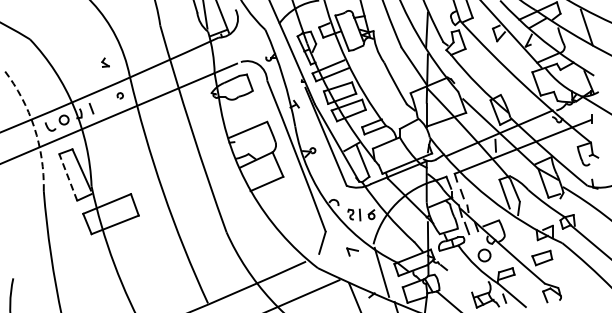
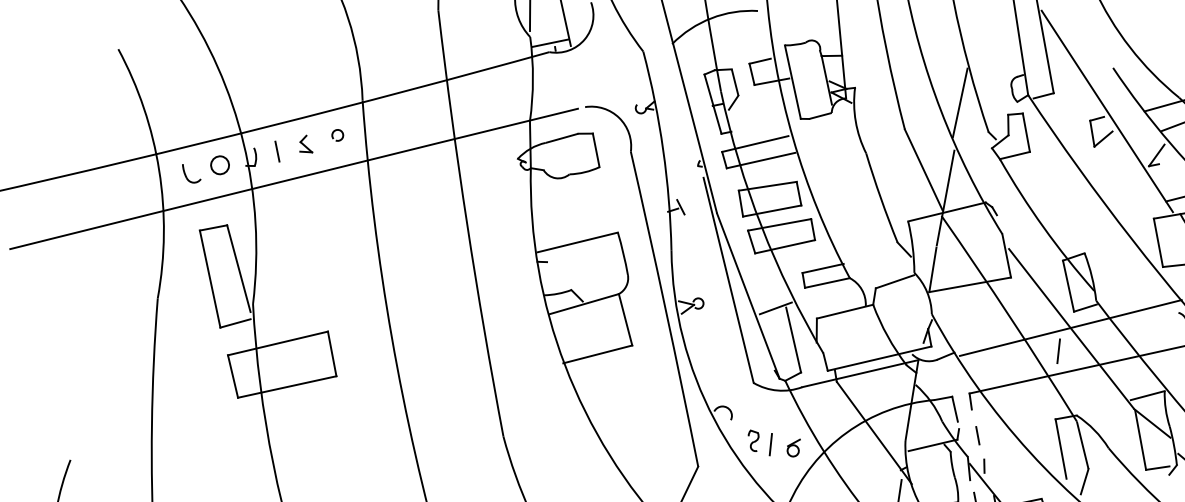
part: (105, 62) -> (306, 143), moved
arc: (34, 127) -> (159, 170), dashed -> solid
line: (68, 177) -> (210, 279), dashed -> solid

